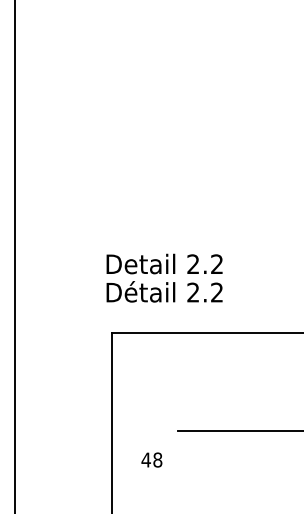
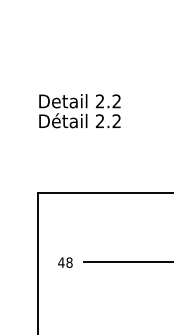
text: (164, 277) -> (79, 110), moved
text: (151, 459) -> (65, 262), moved

